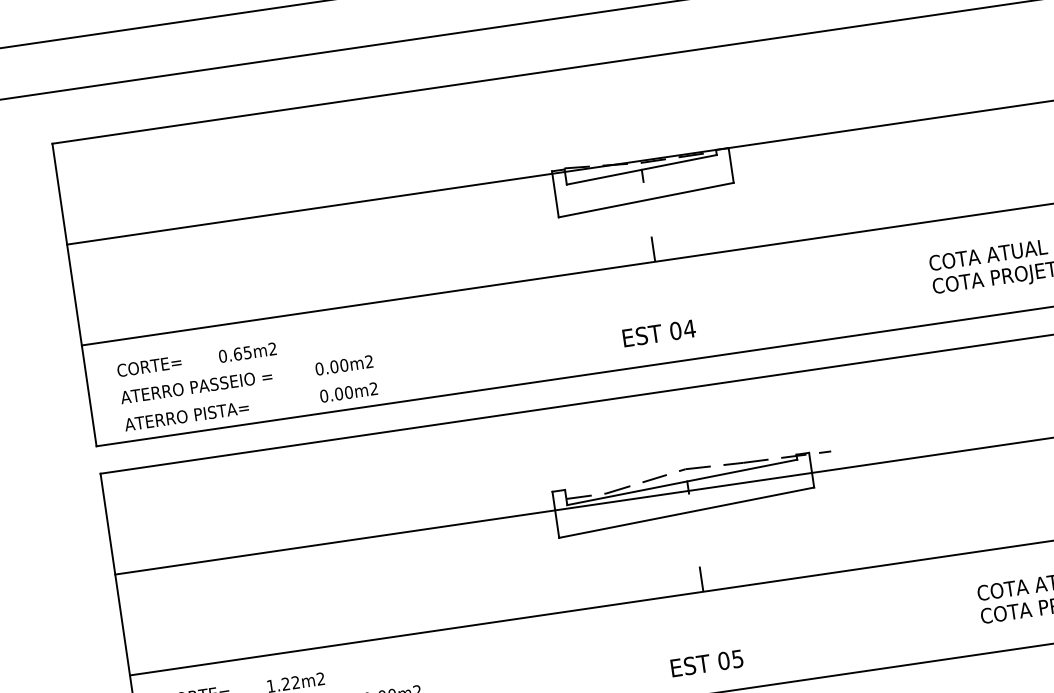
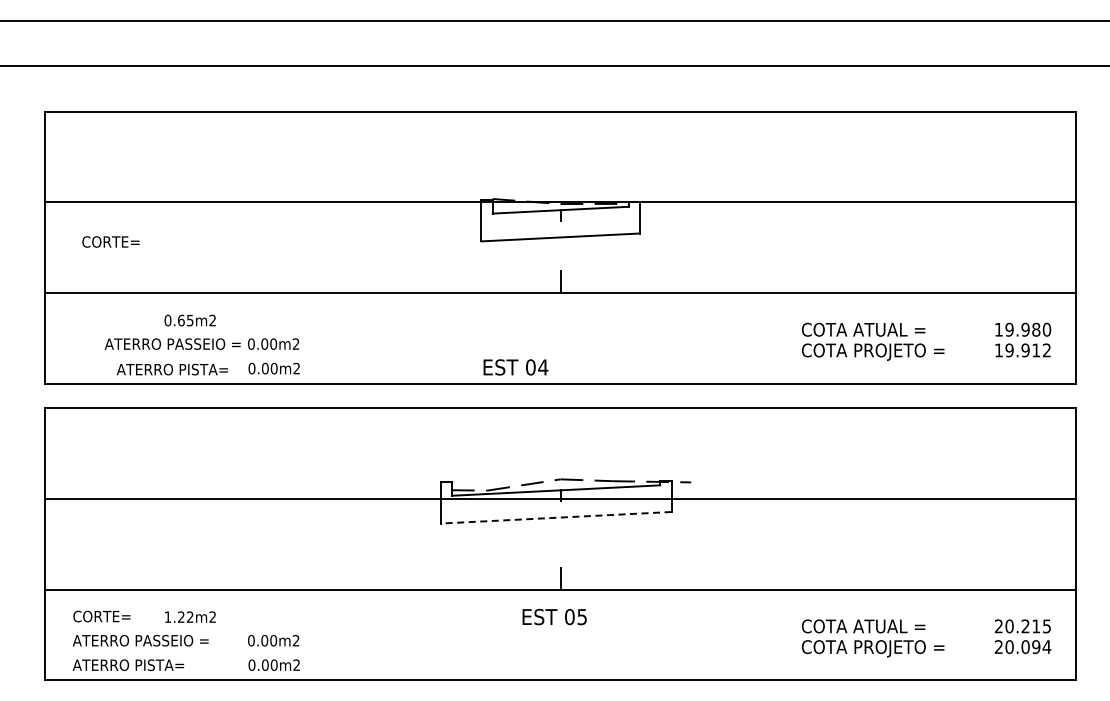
text: (658, 333) -> (515, 367), moved
text: (148, 365) -> (110, 241), moved
text: (196, 386) -> (172, 343), moved
text: (186, 416) -> (172, 369), moved
line: (687, 512) -> (556, 517), solid -> dashed
text: (706, 662) -> (554, 616), moved

